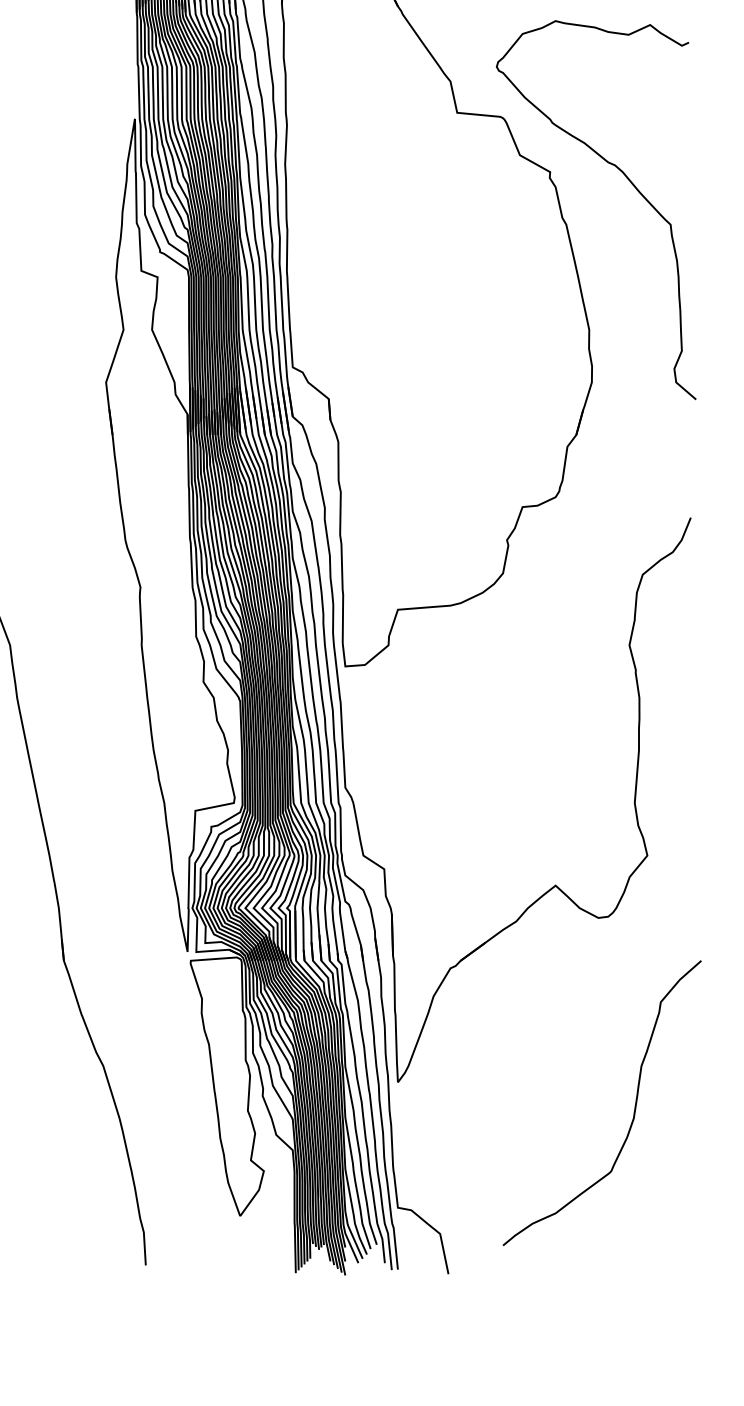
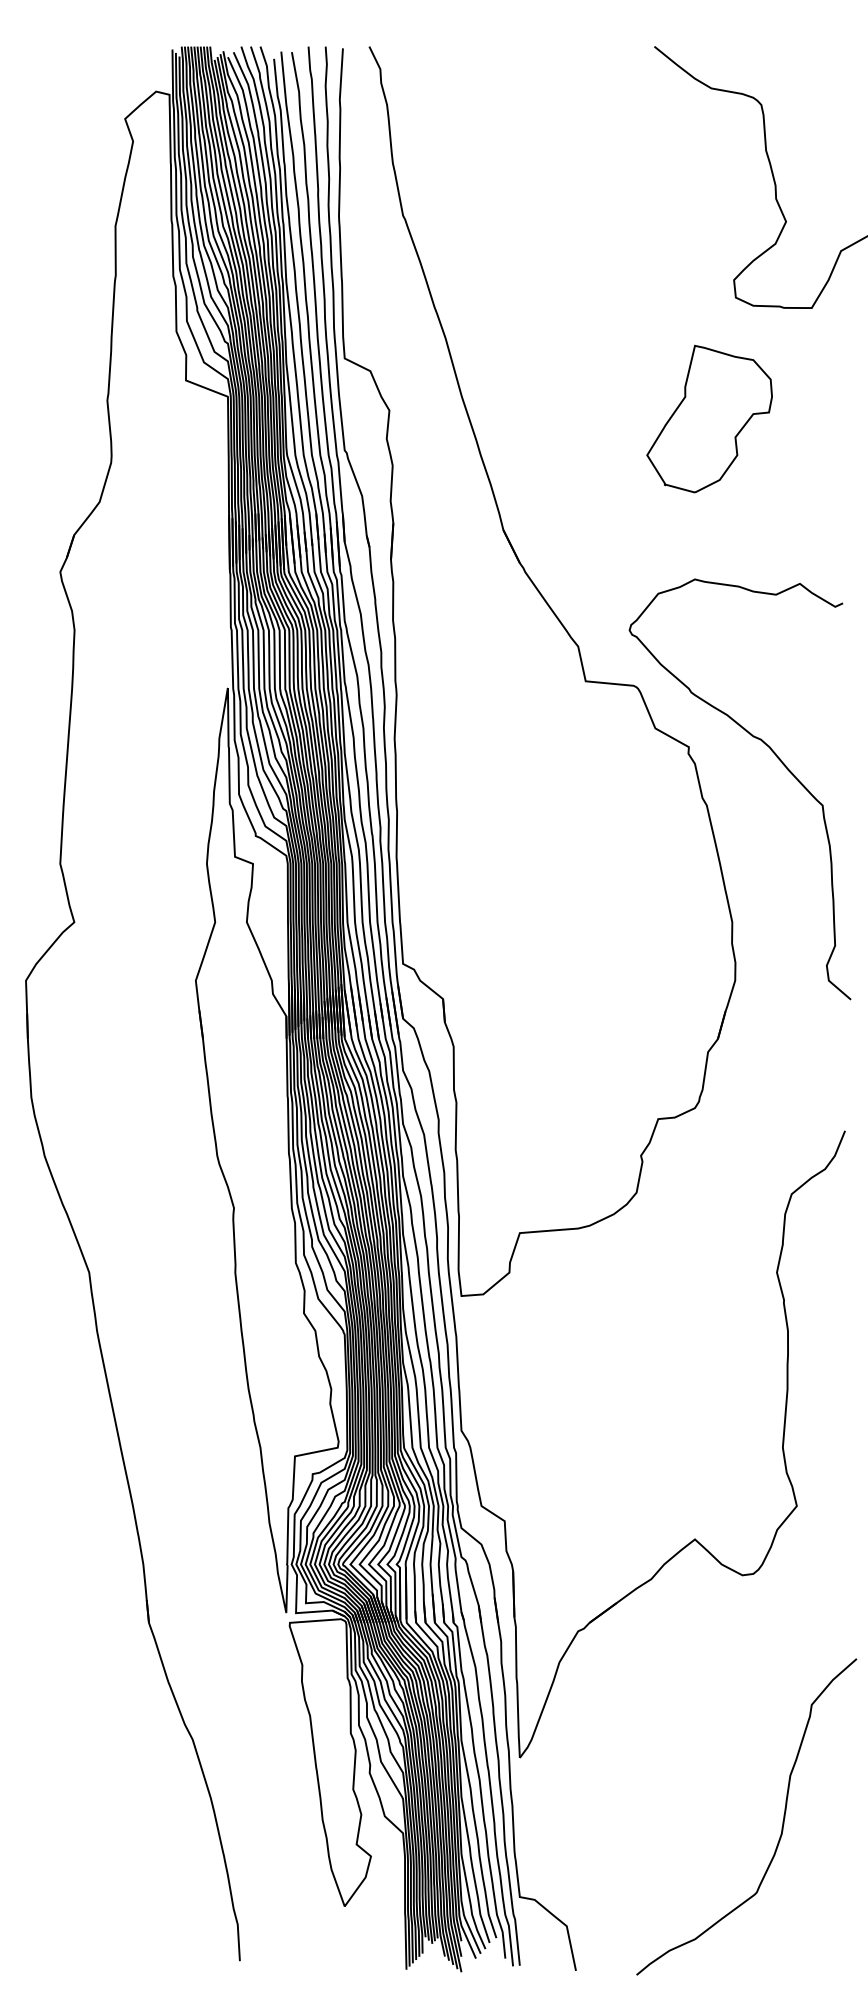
curve: (634, 1107) -> (782, 1821), moved

